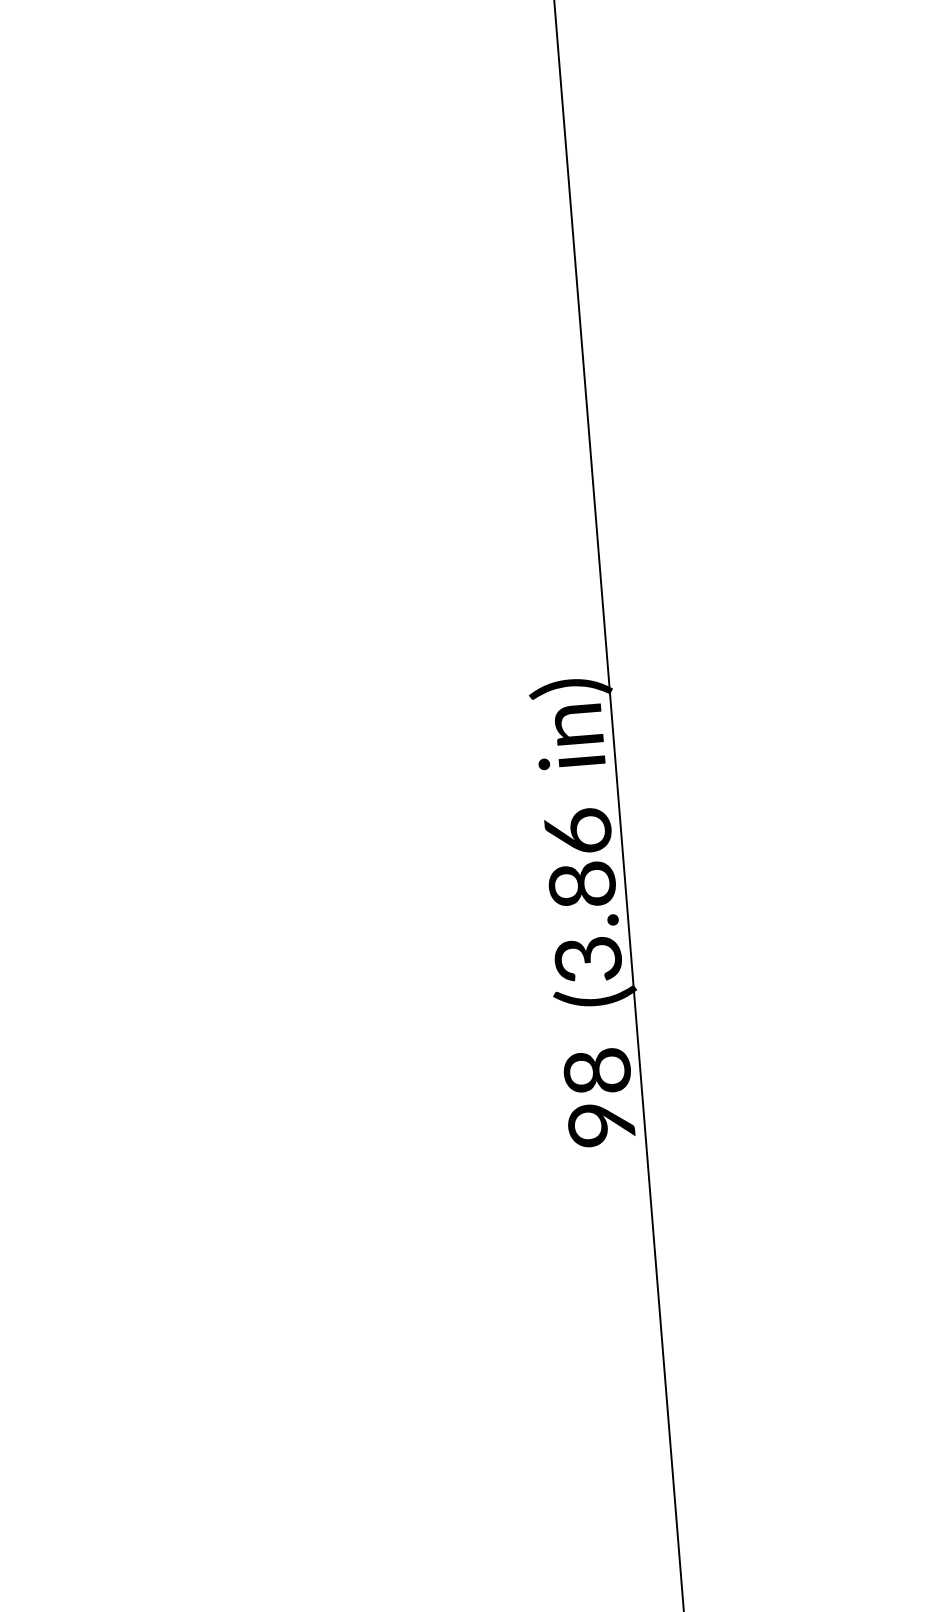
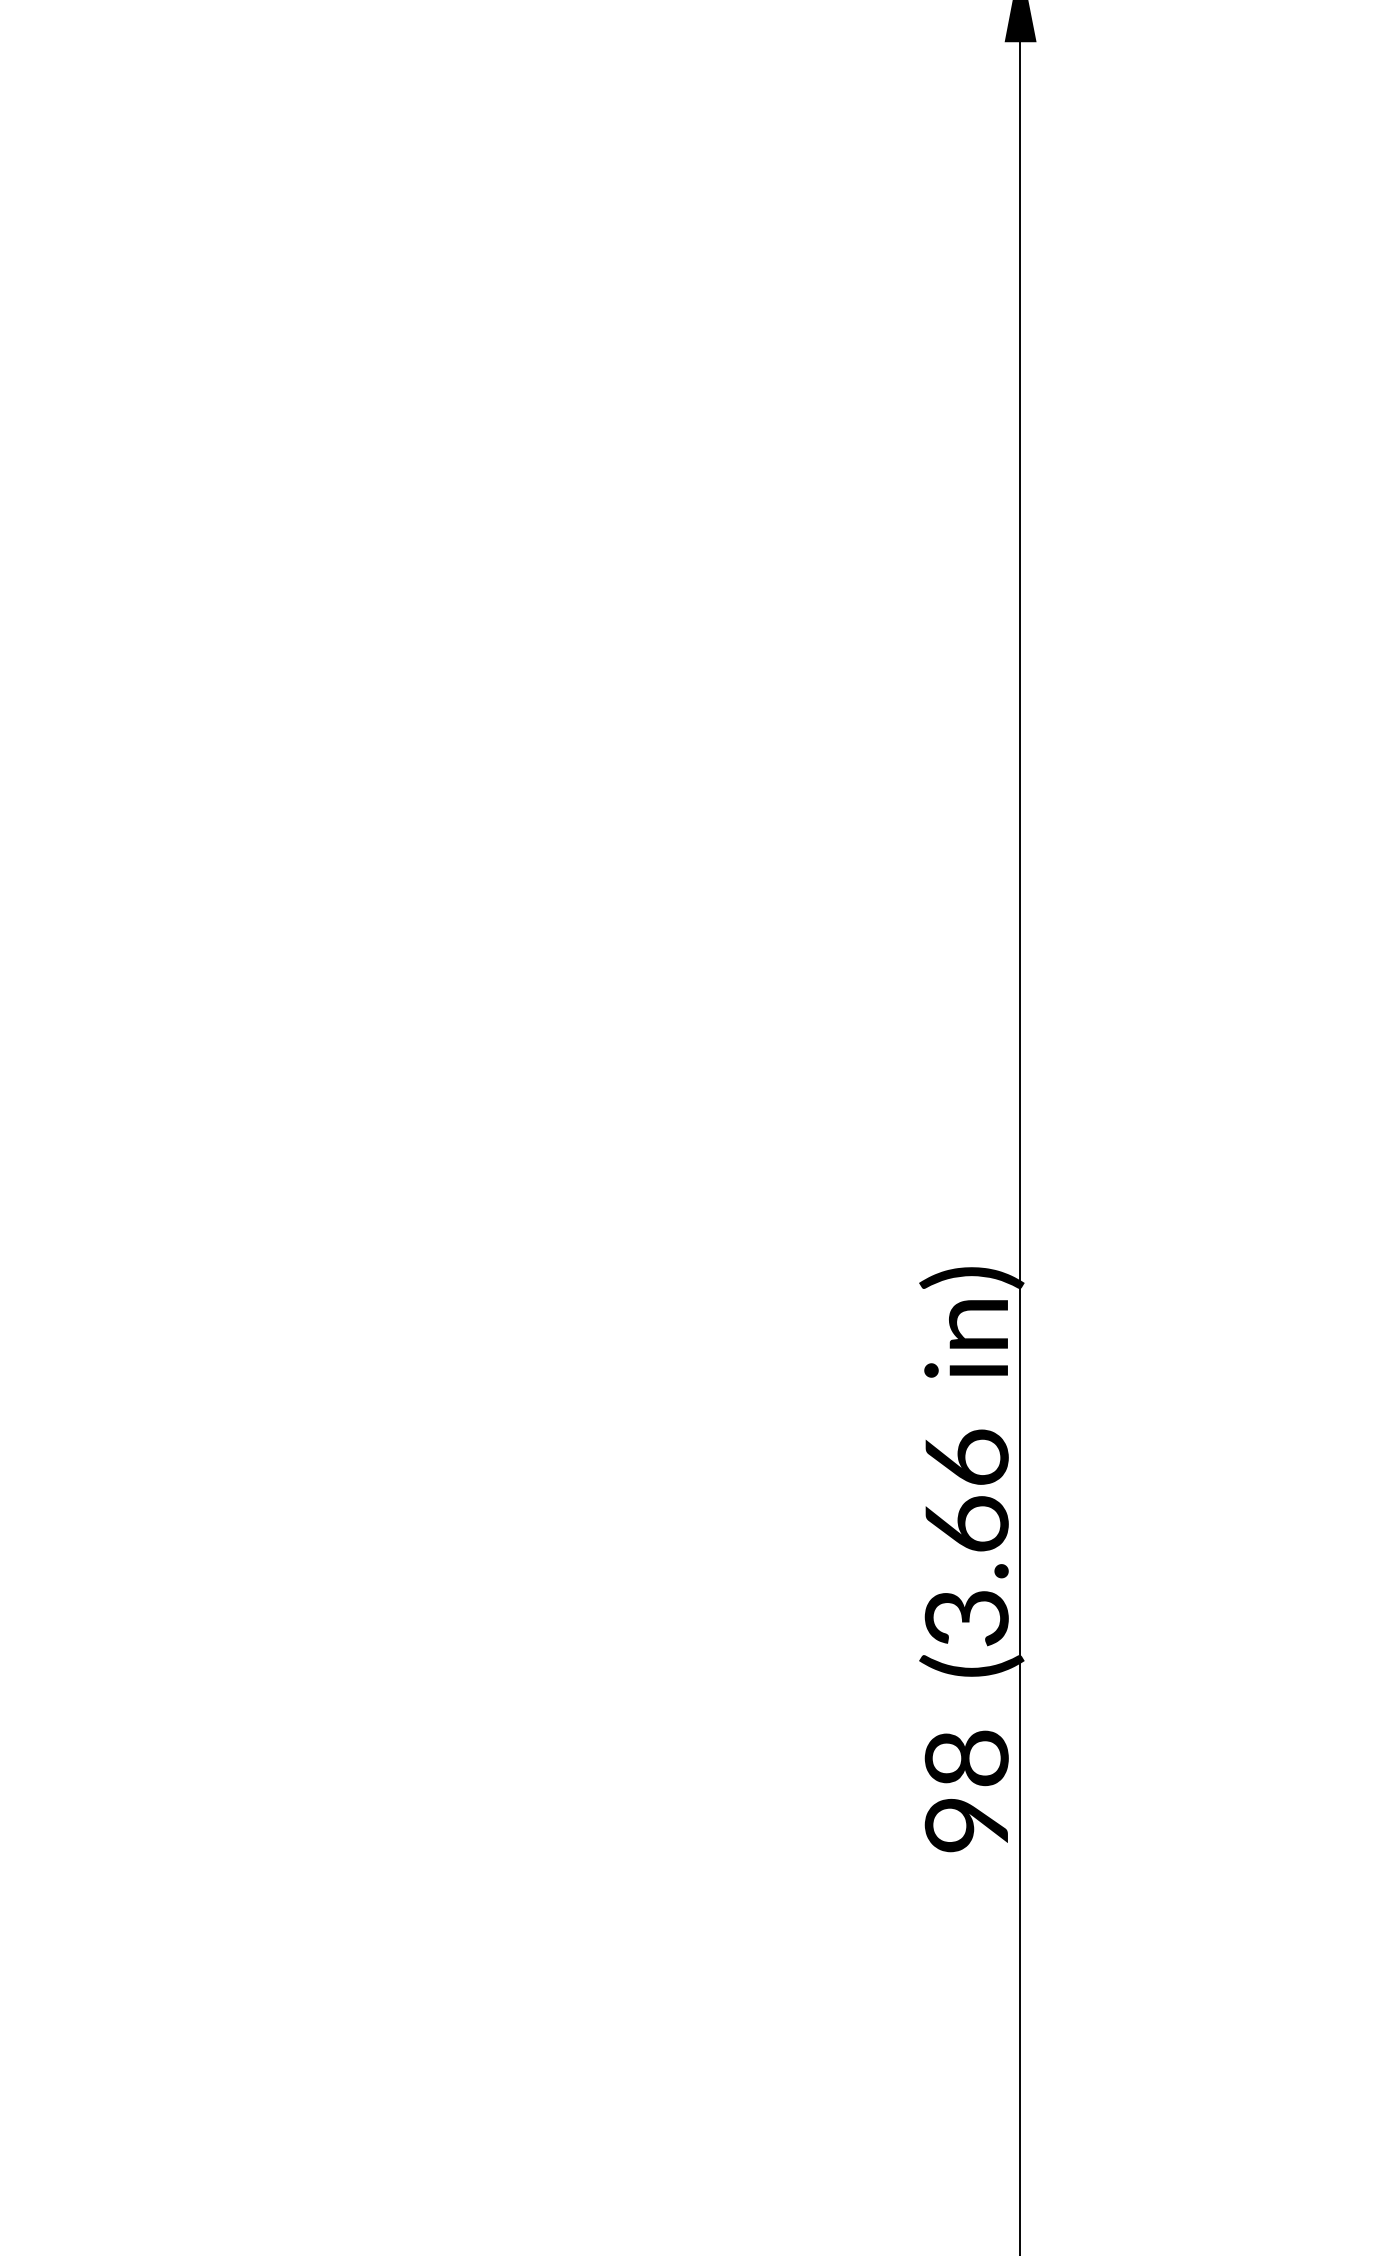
text: (582, 884) -> (966, 1524), (3.86 -> (3.66

